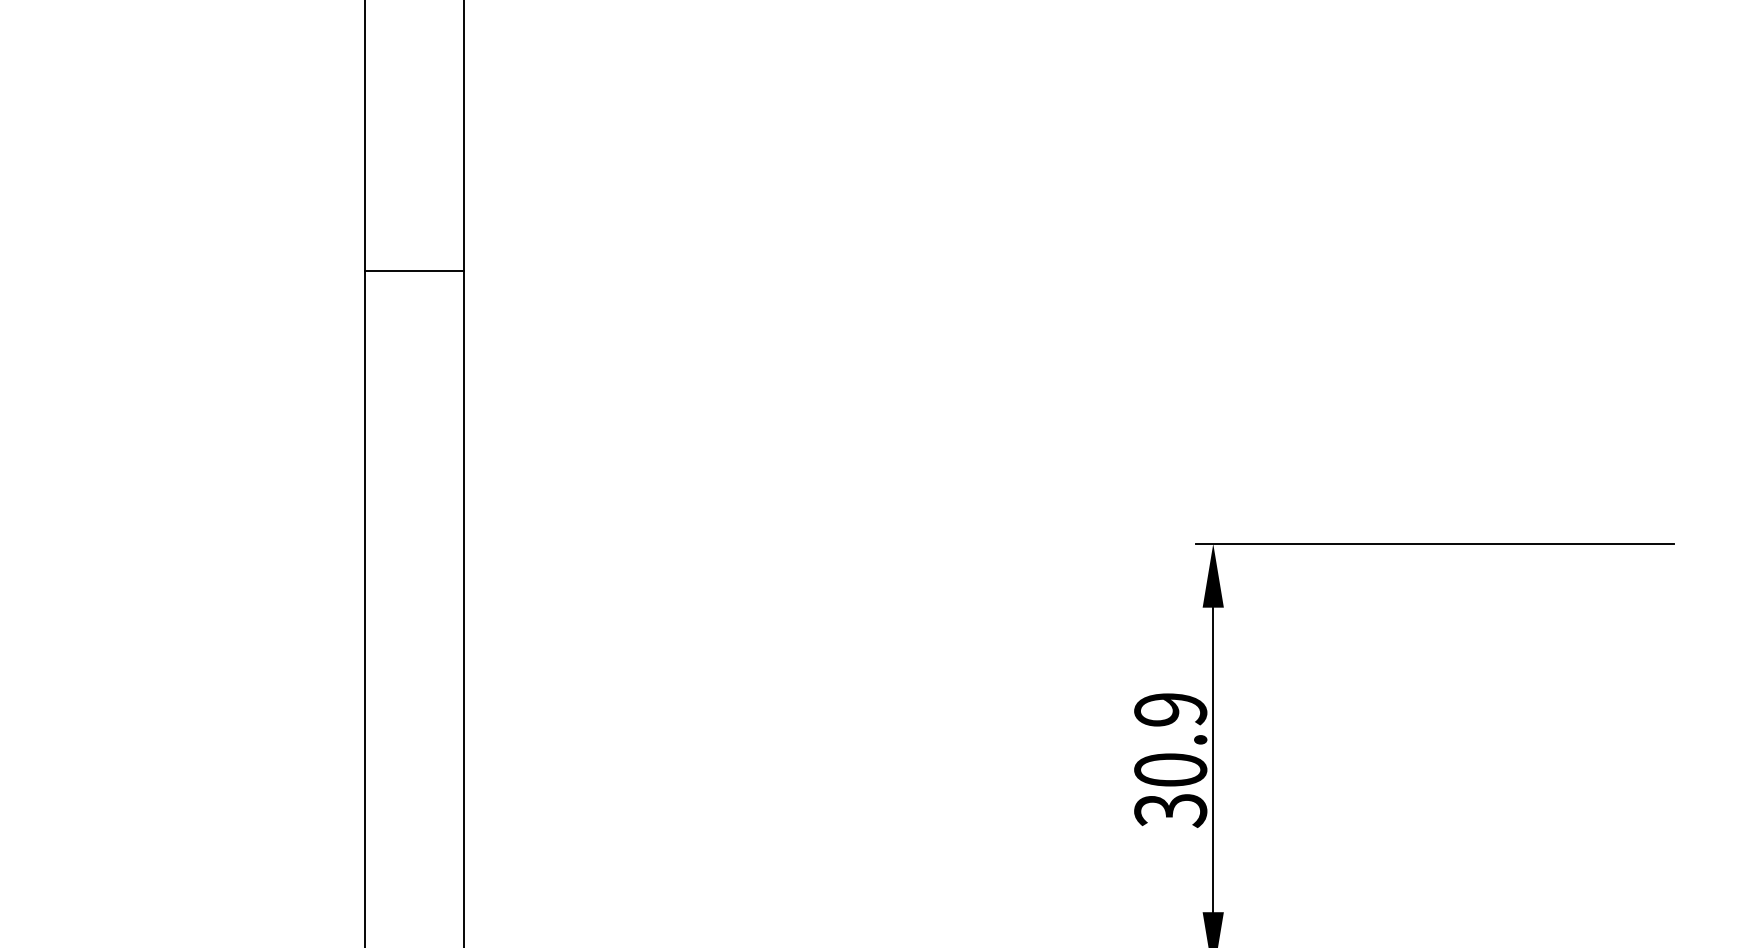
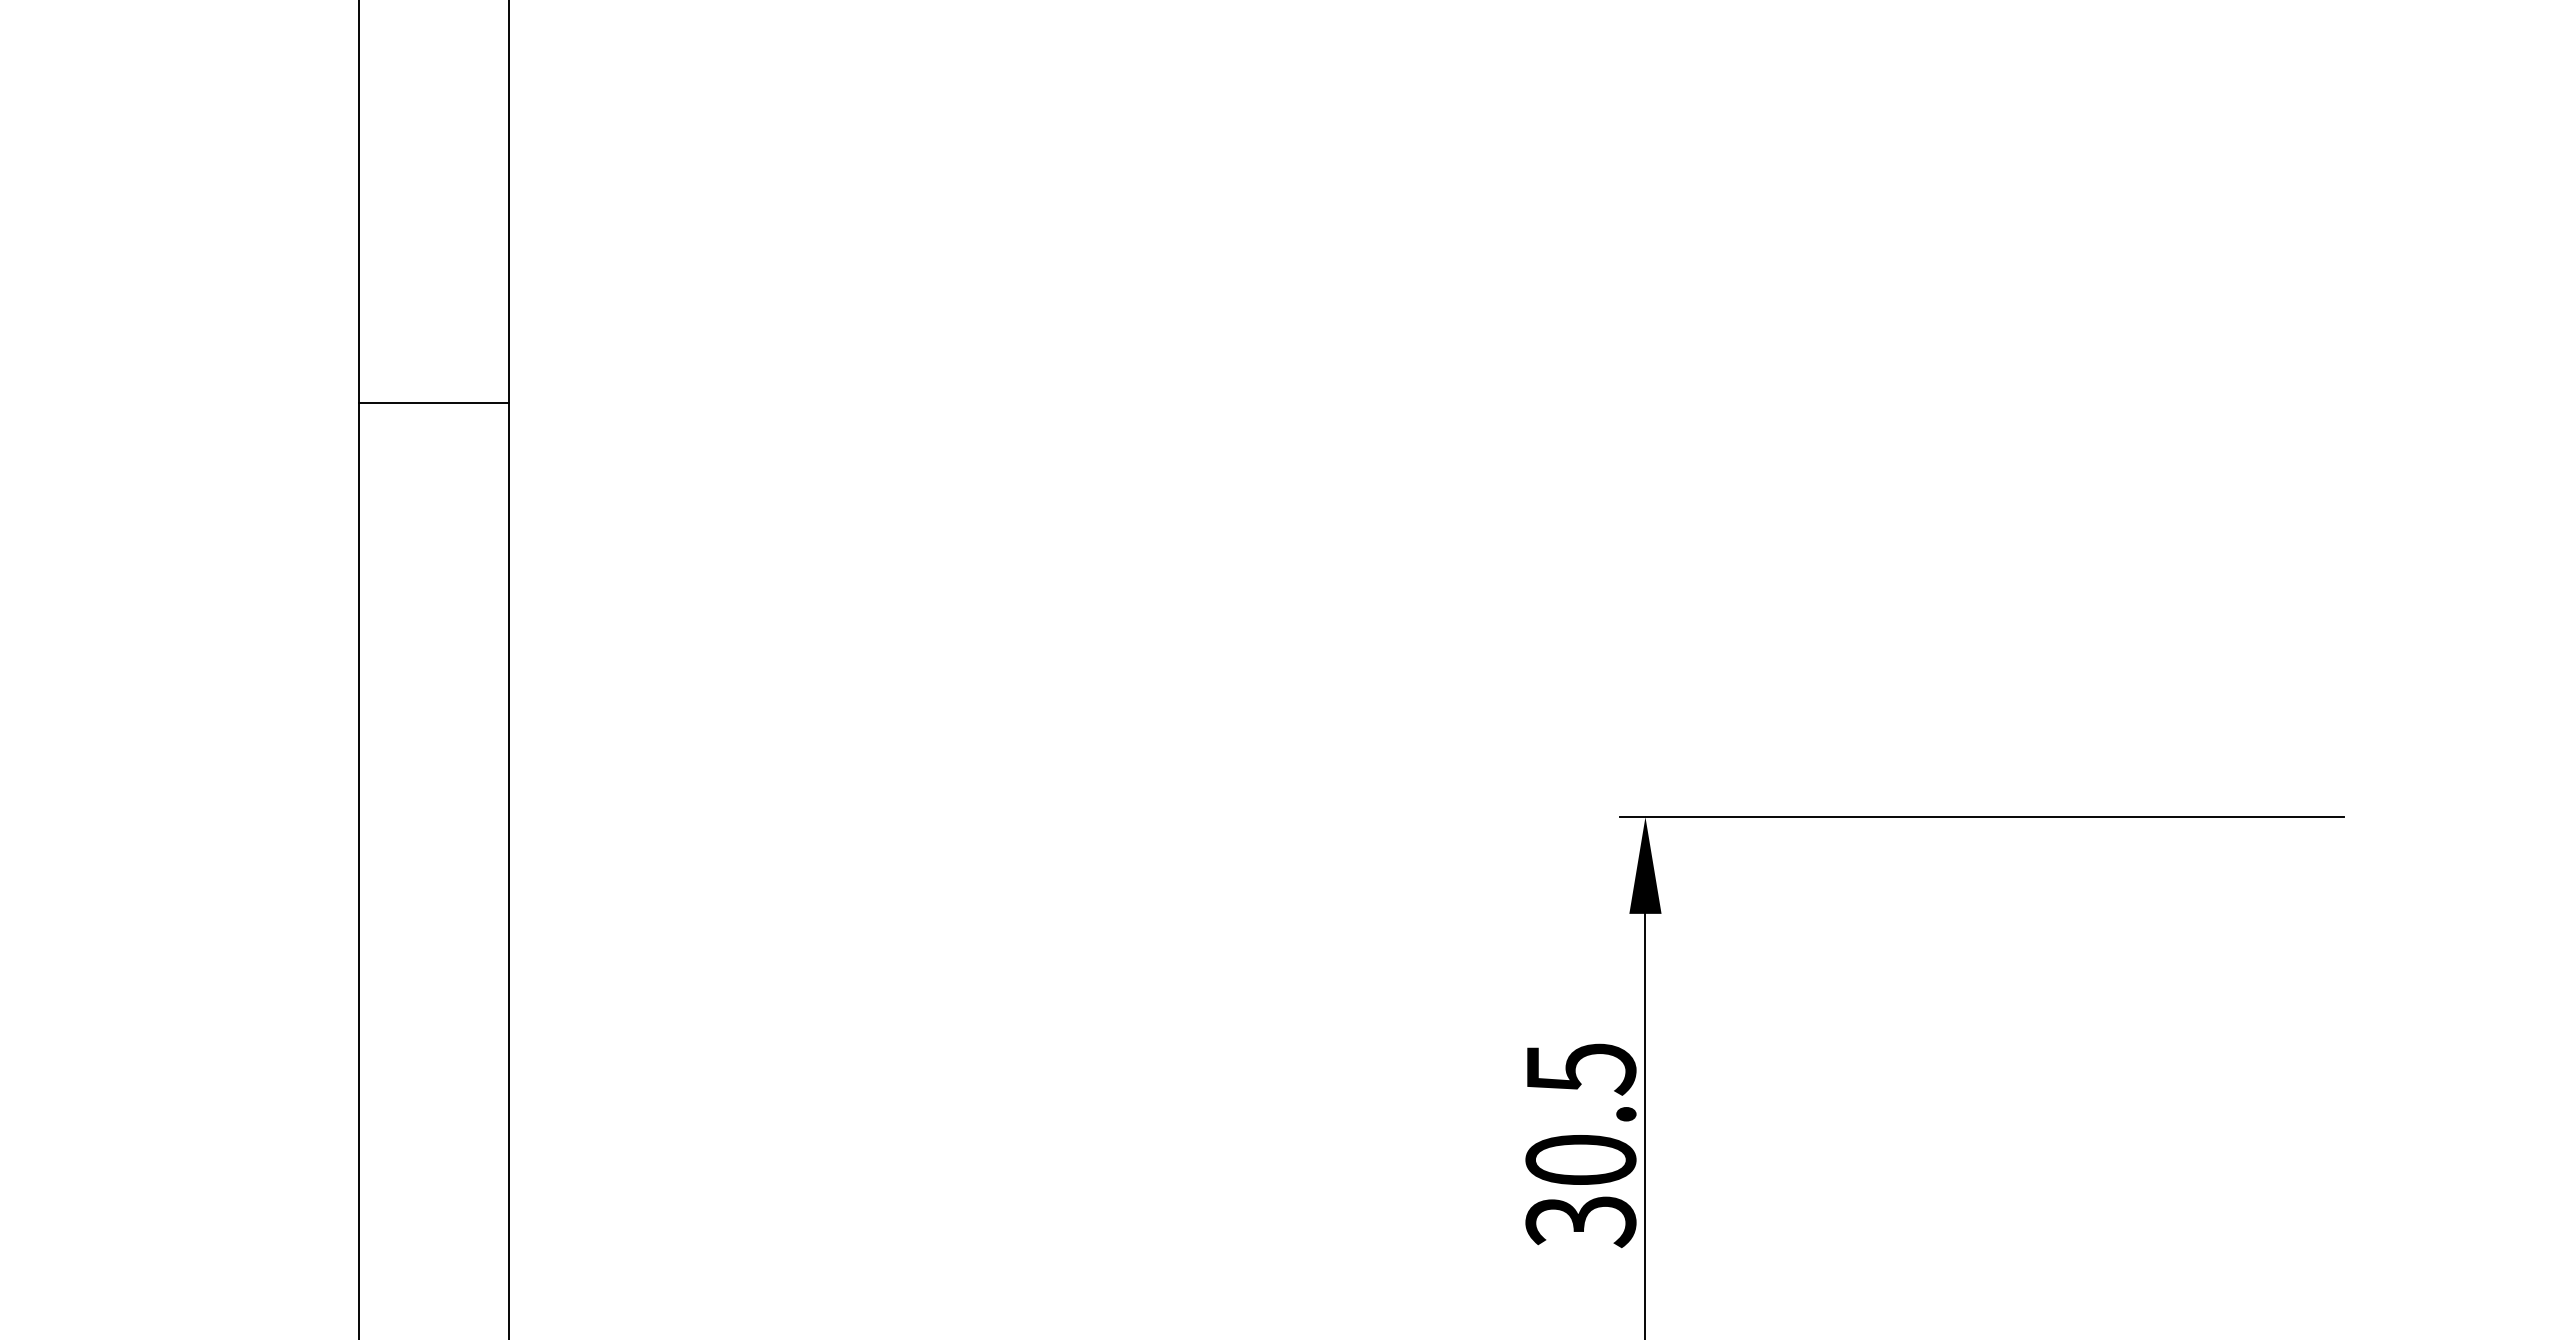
text: (1170, 710) -> (1580, 1069), 30.9 -> 30.5

